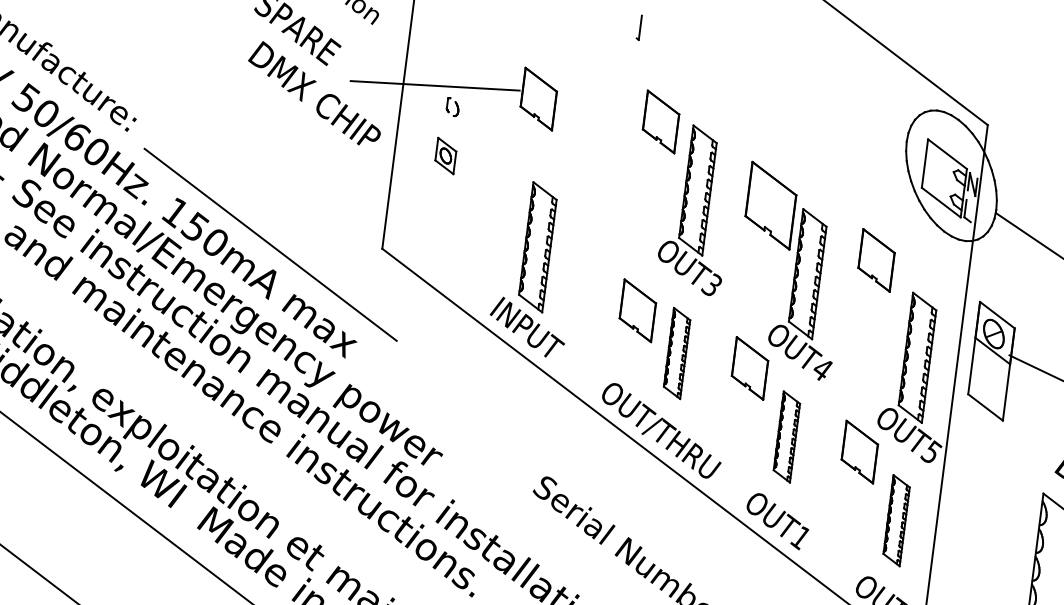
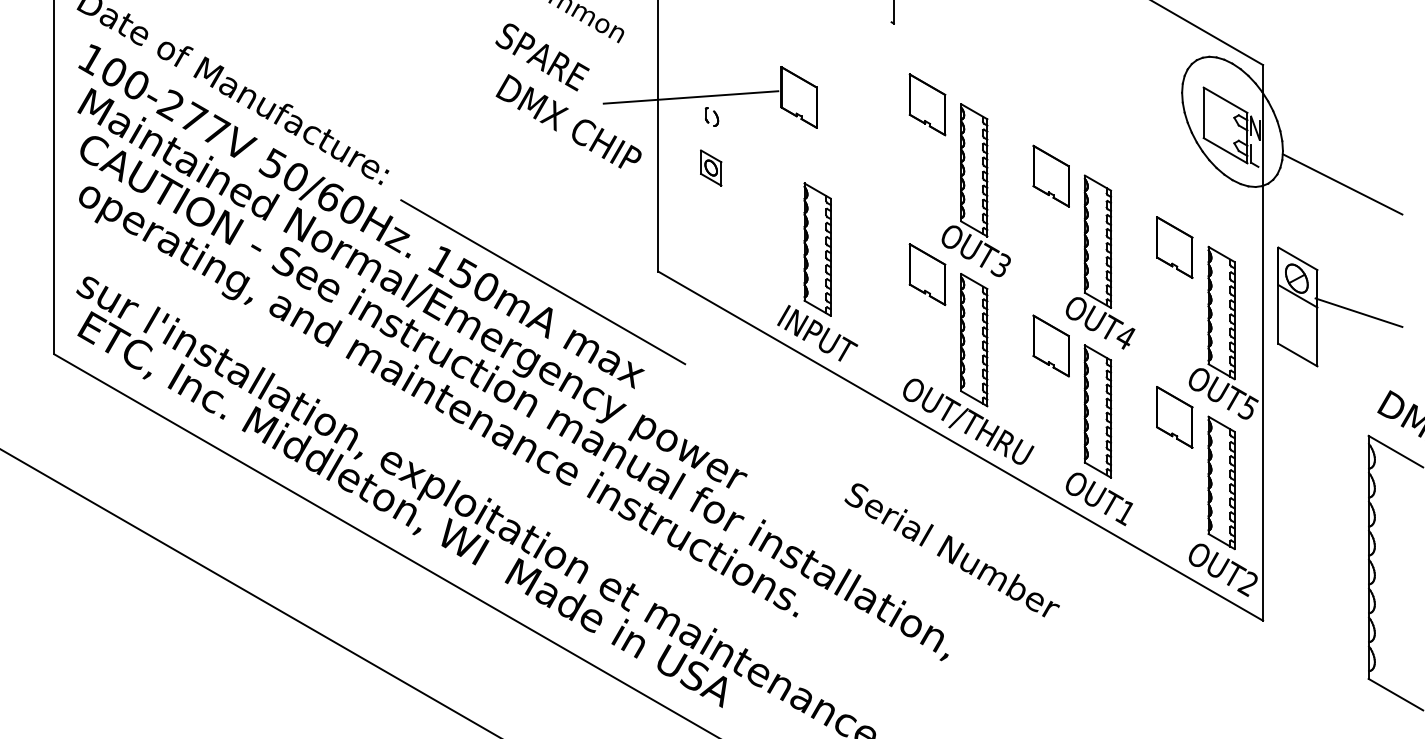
part: (770, 204) -> (1050, 175), size x0.71
part: (876, 260) -> (1174, 247), moved
part: (637, 310) -> (927, 274), moved
part: (677, 353) -> (974, 340), size x1.43
part: (786, 436) -> (1097, 411), size x1.43
part: (896, 520) -> (1221, 482), size x1.43

